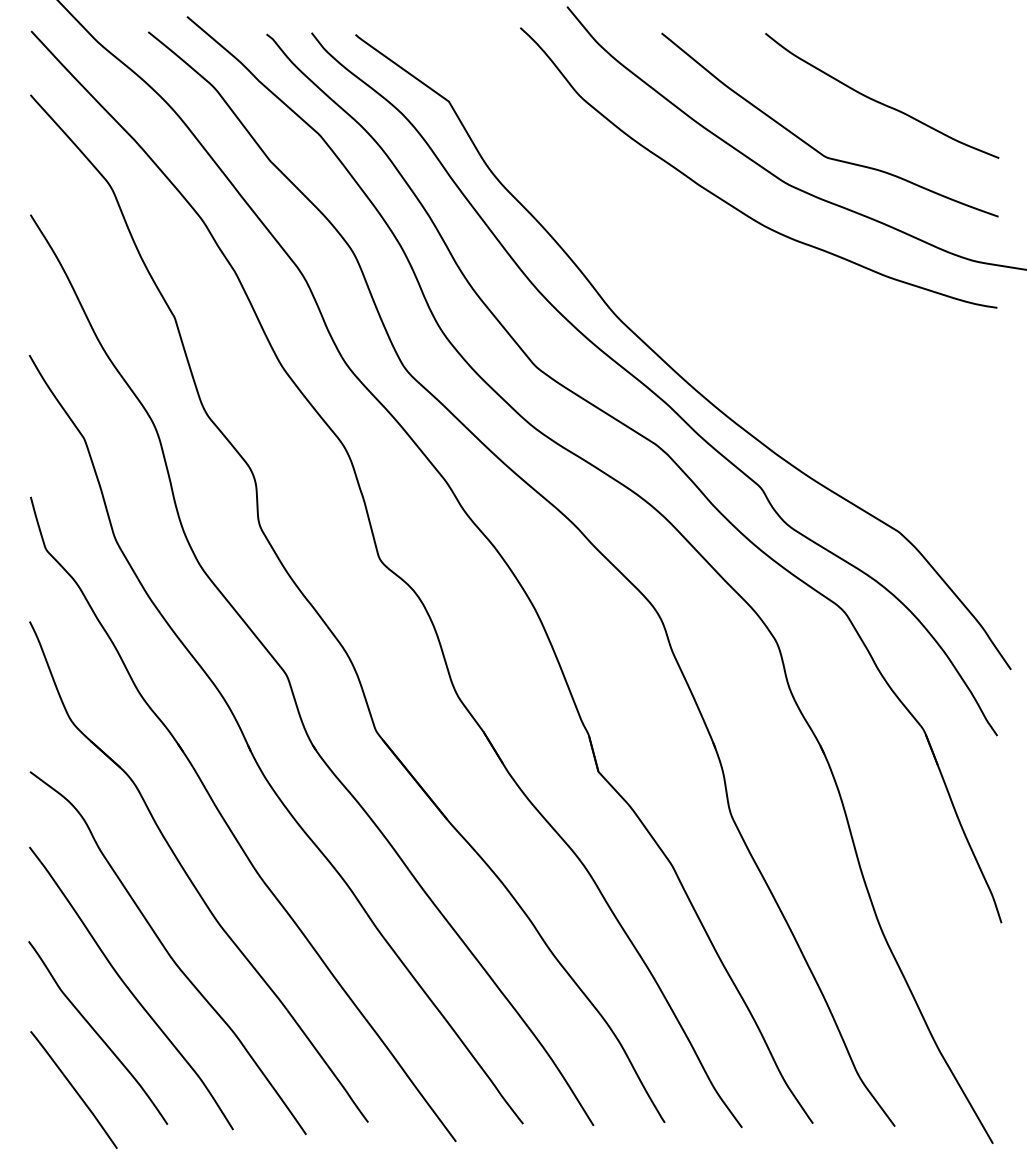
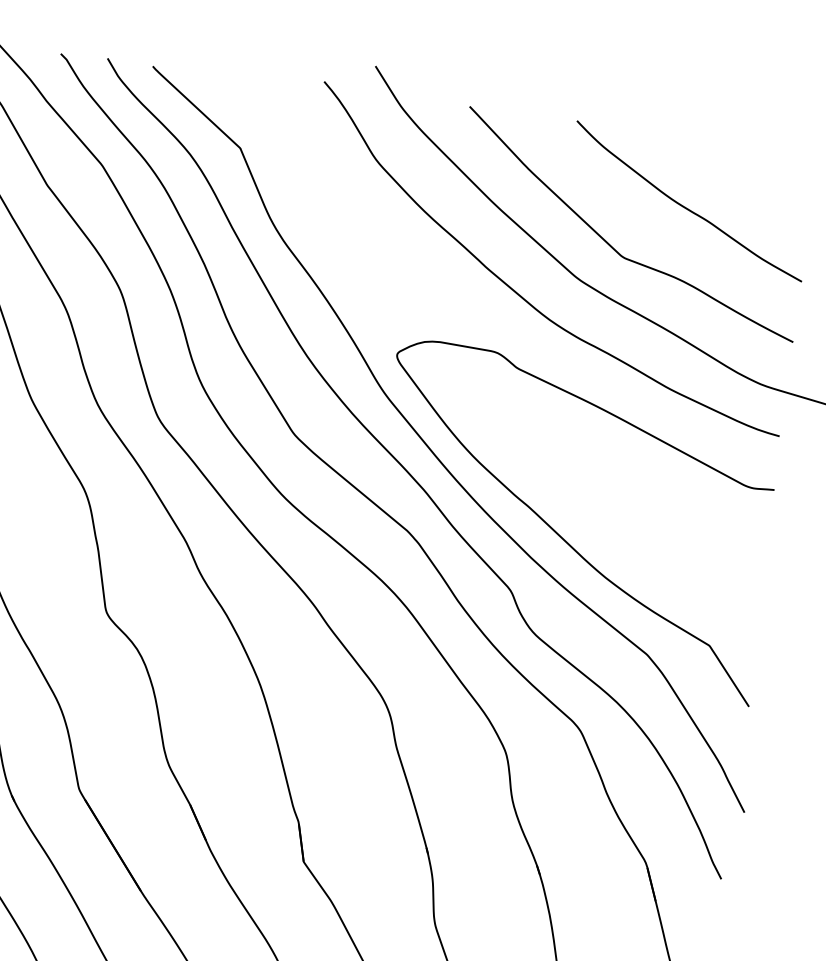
curve: (802, 429) -> (561, 535), added

